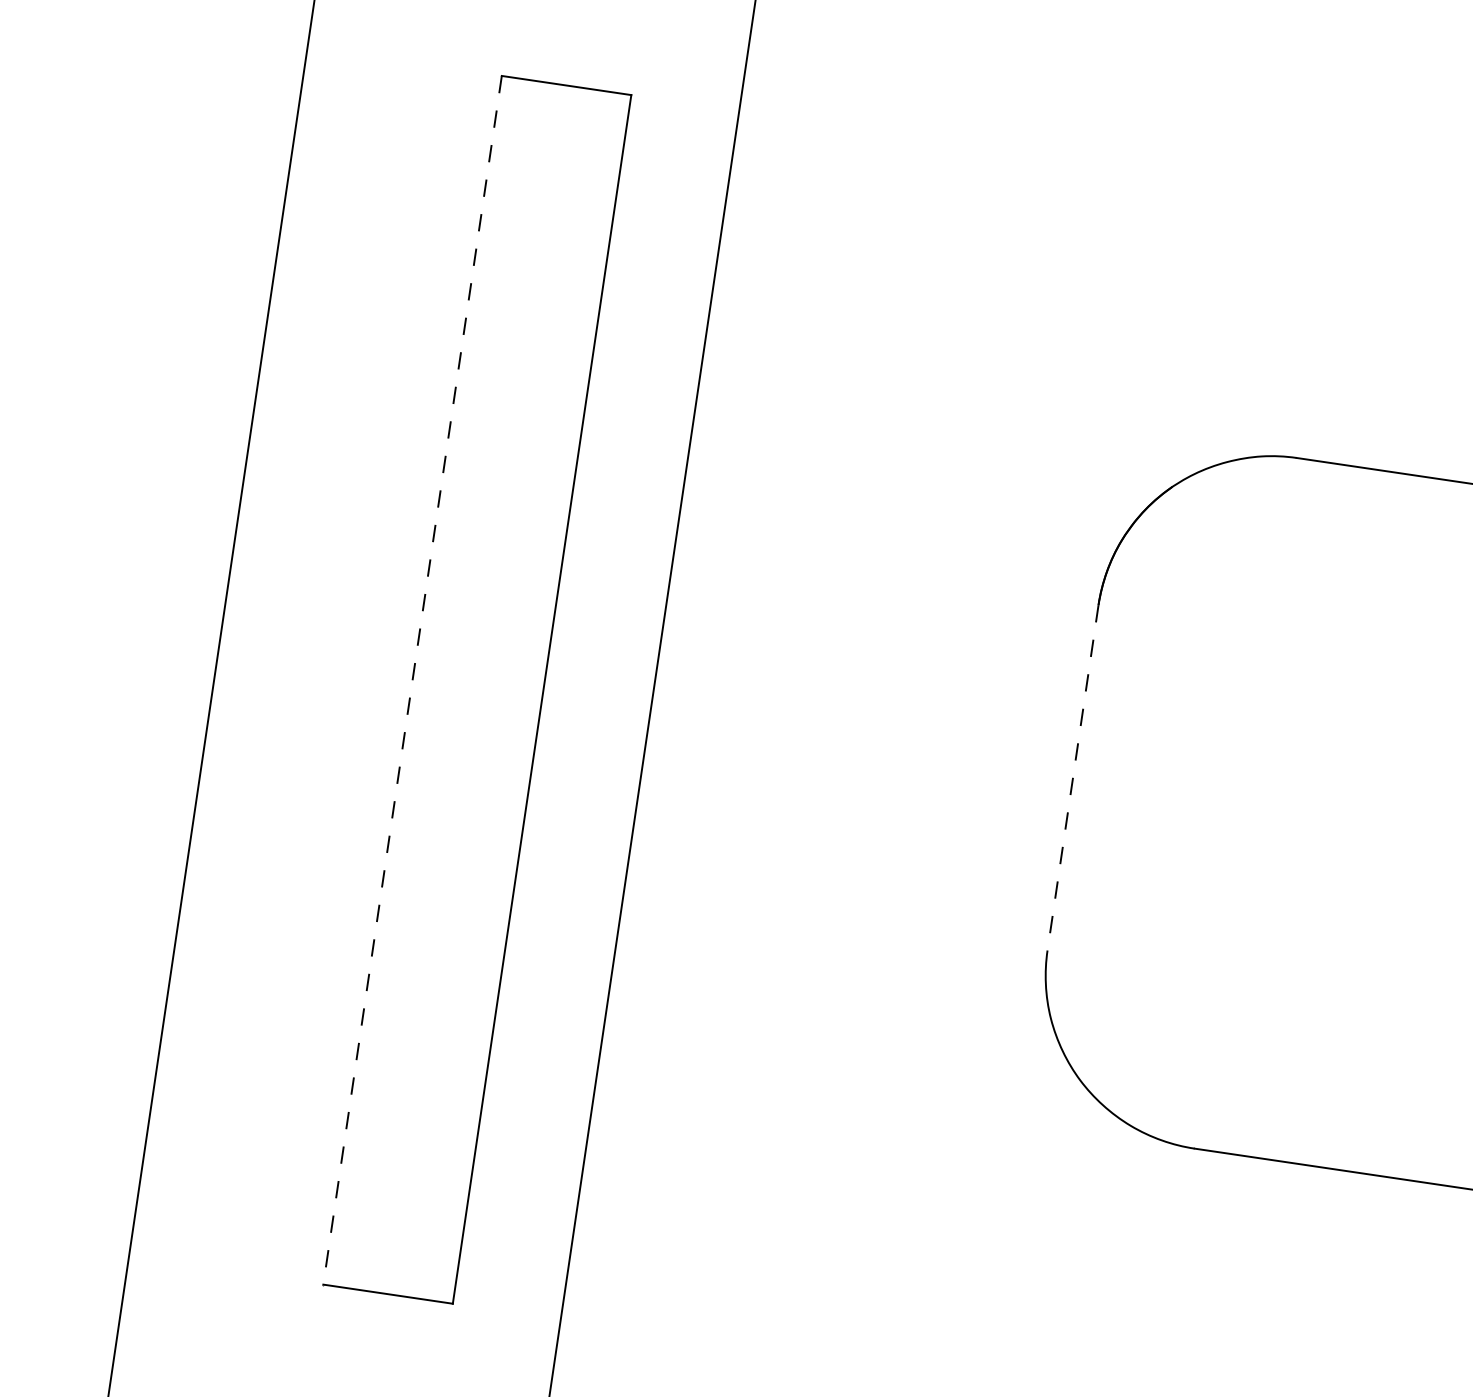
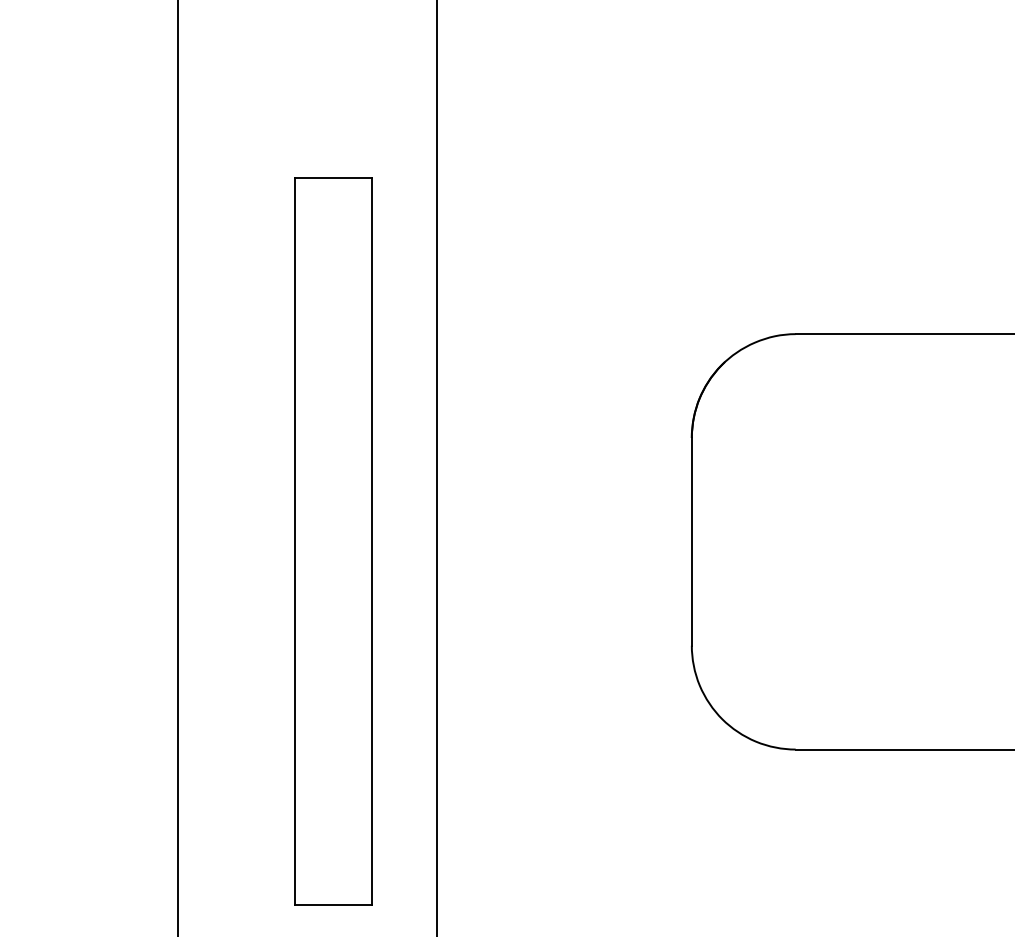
line: (412, 681) -> (294, 542), dashed -> solid
line: (1072, 777) -> (691, 541), dashed -> solid

